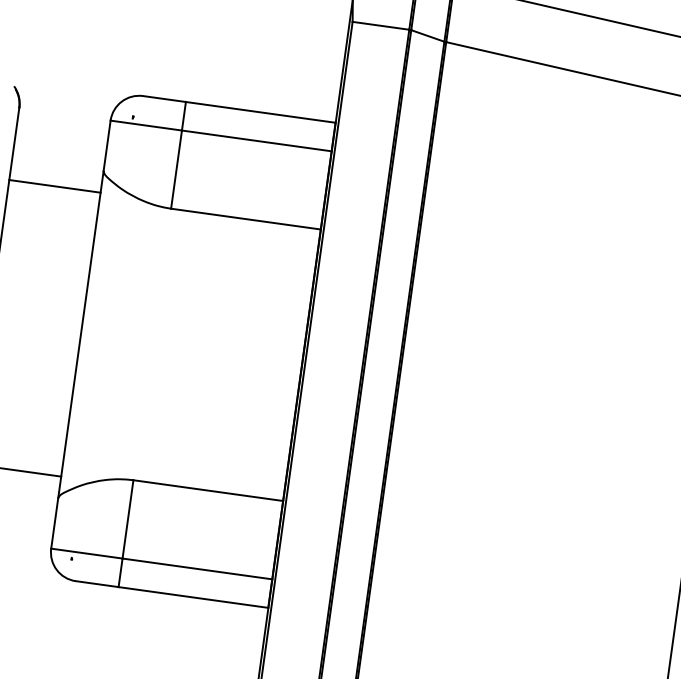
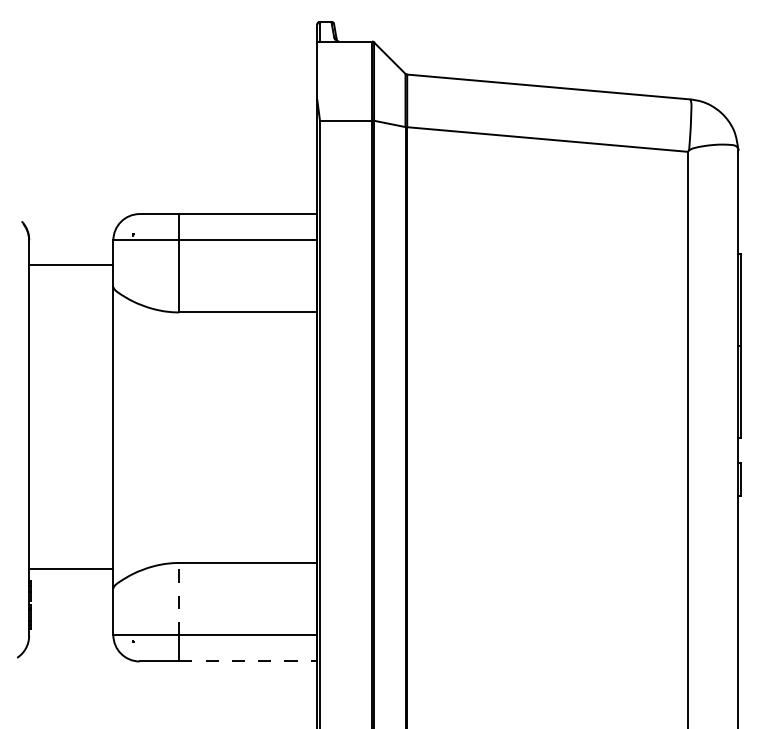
line: (55, 186) -> (71, 264), moved
line: (128, 518) -> (179, 598), solid -> dashed
line: (193, 597) -> (248, 661), solid -> dashed

